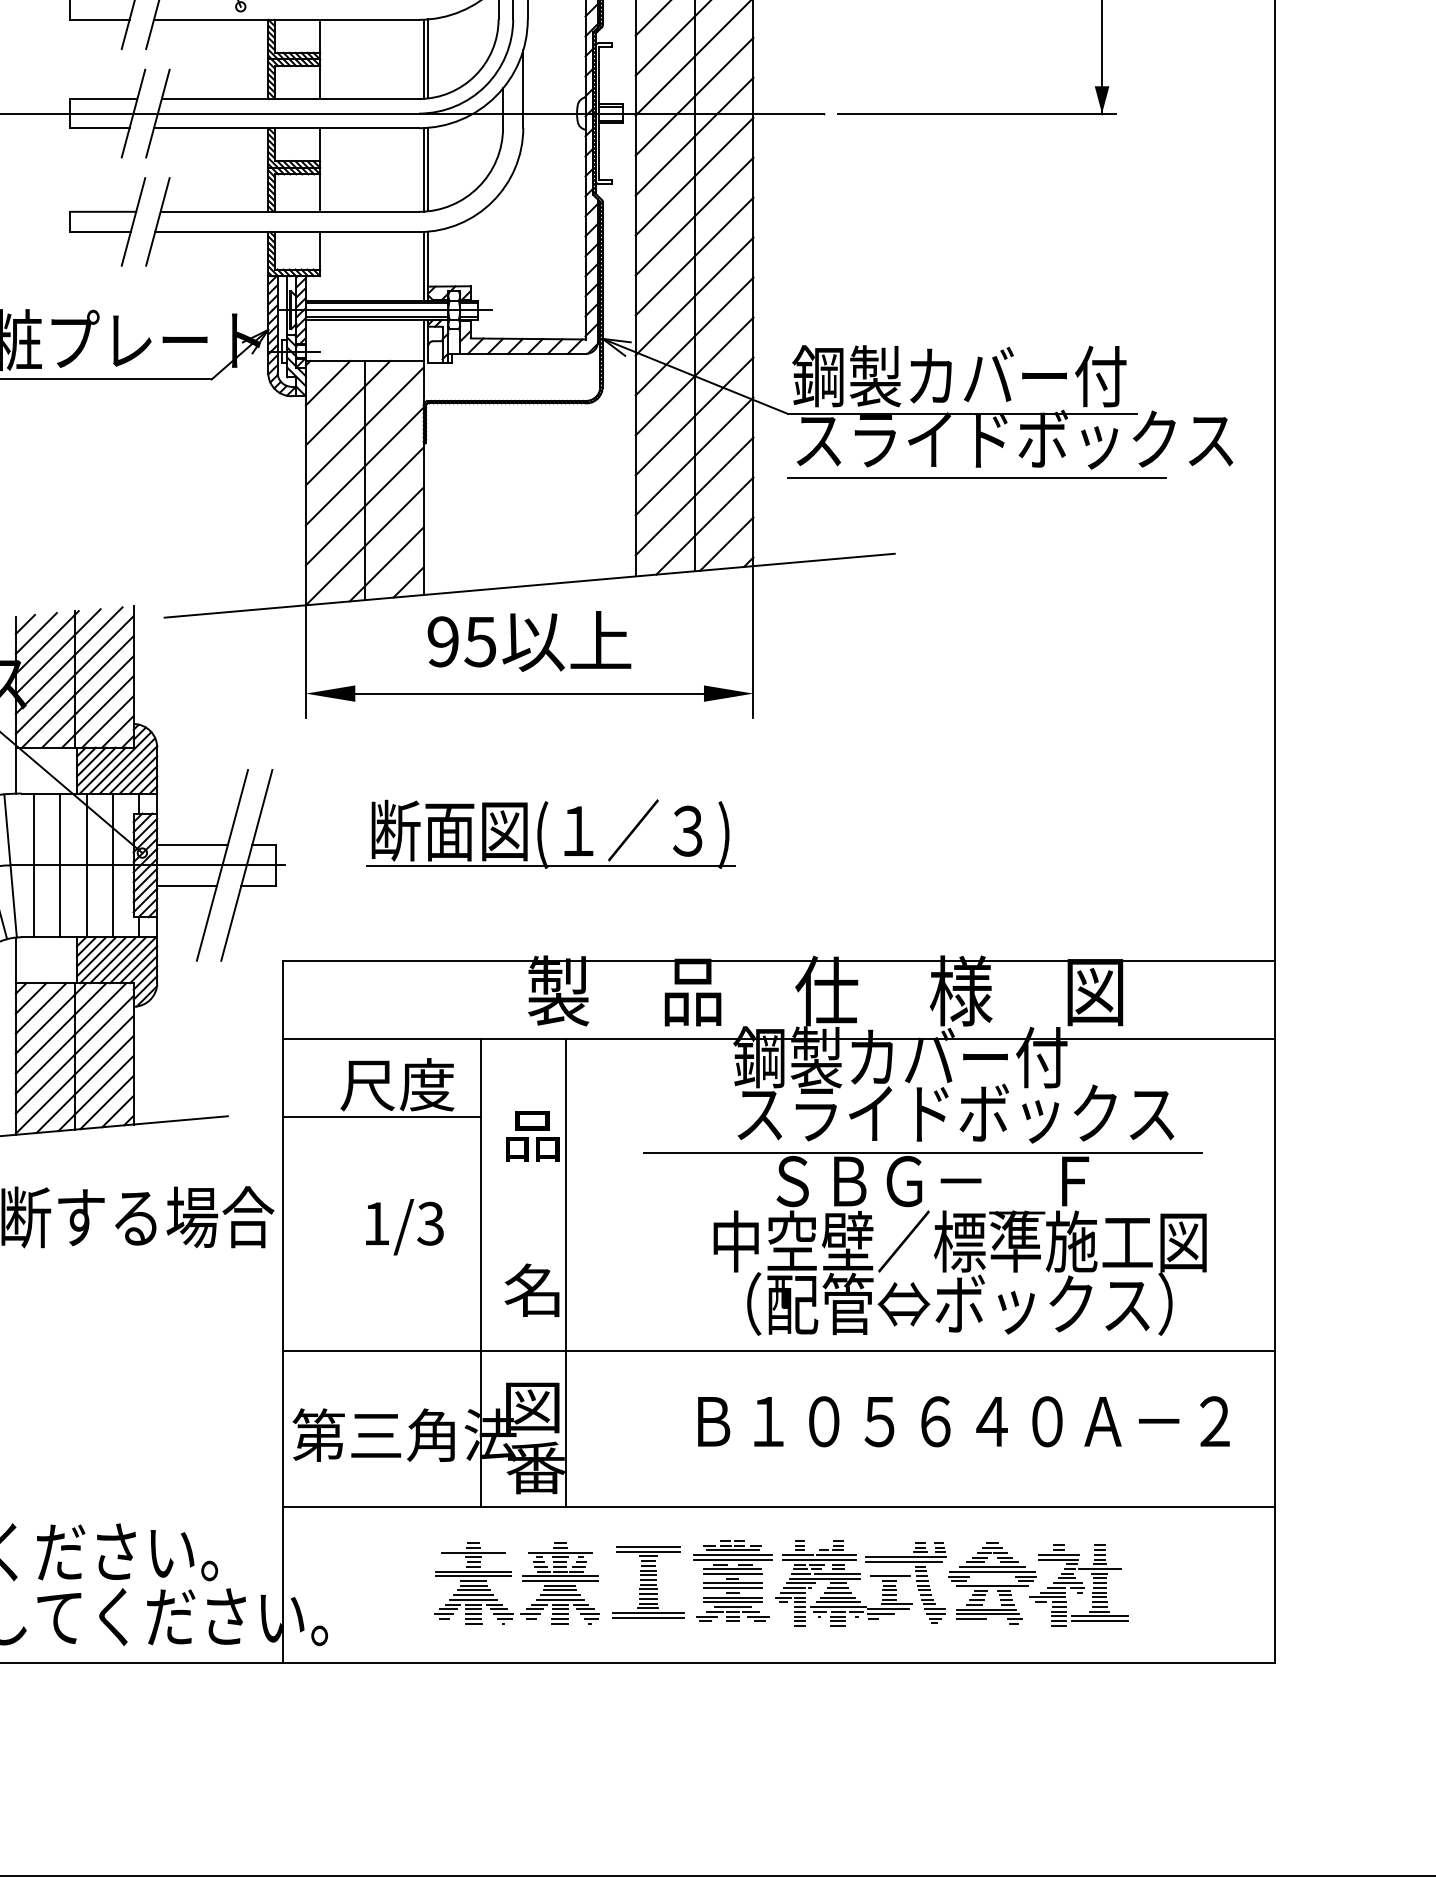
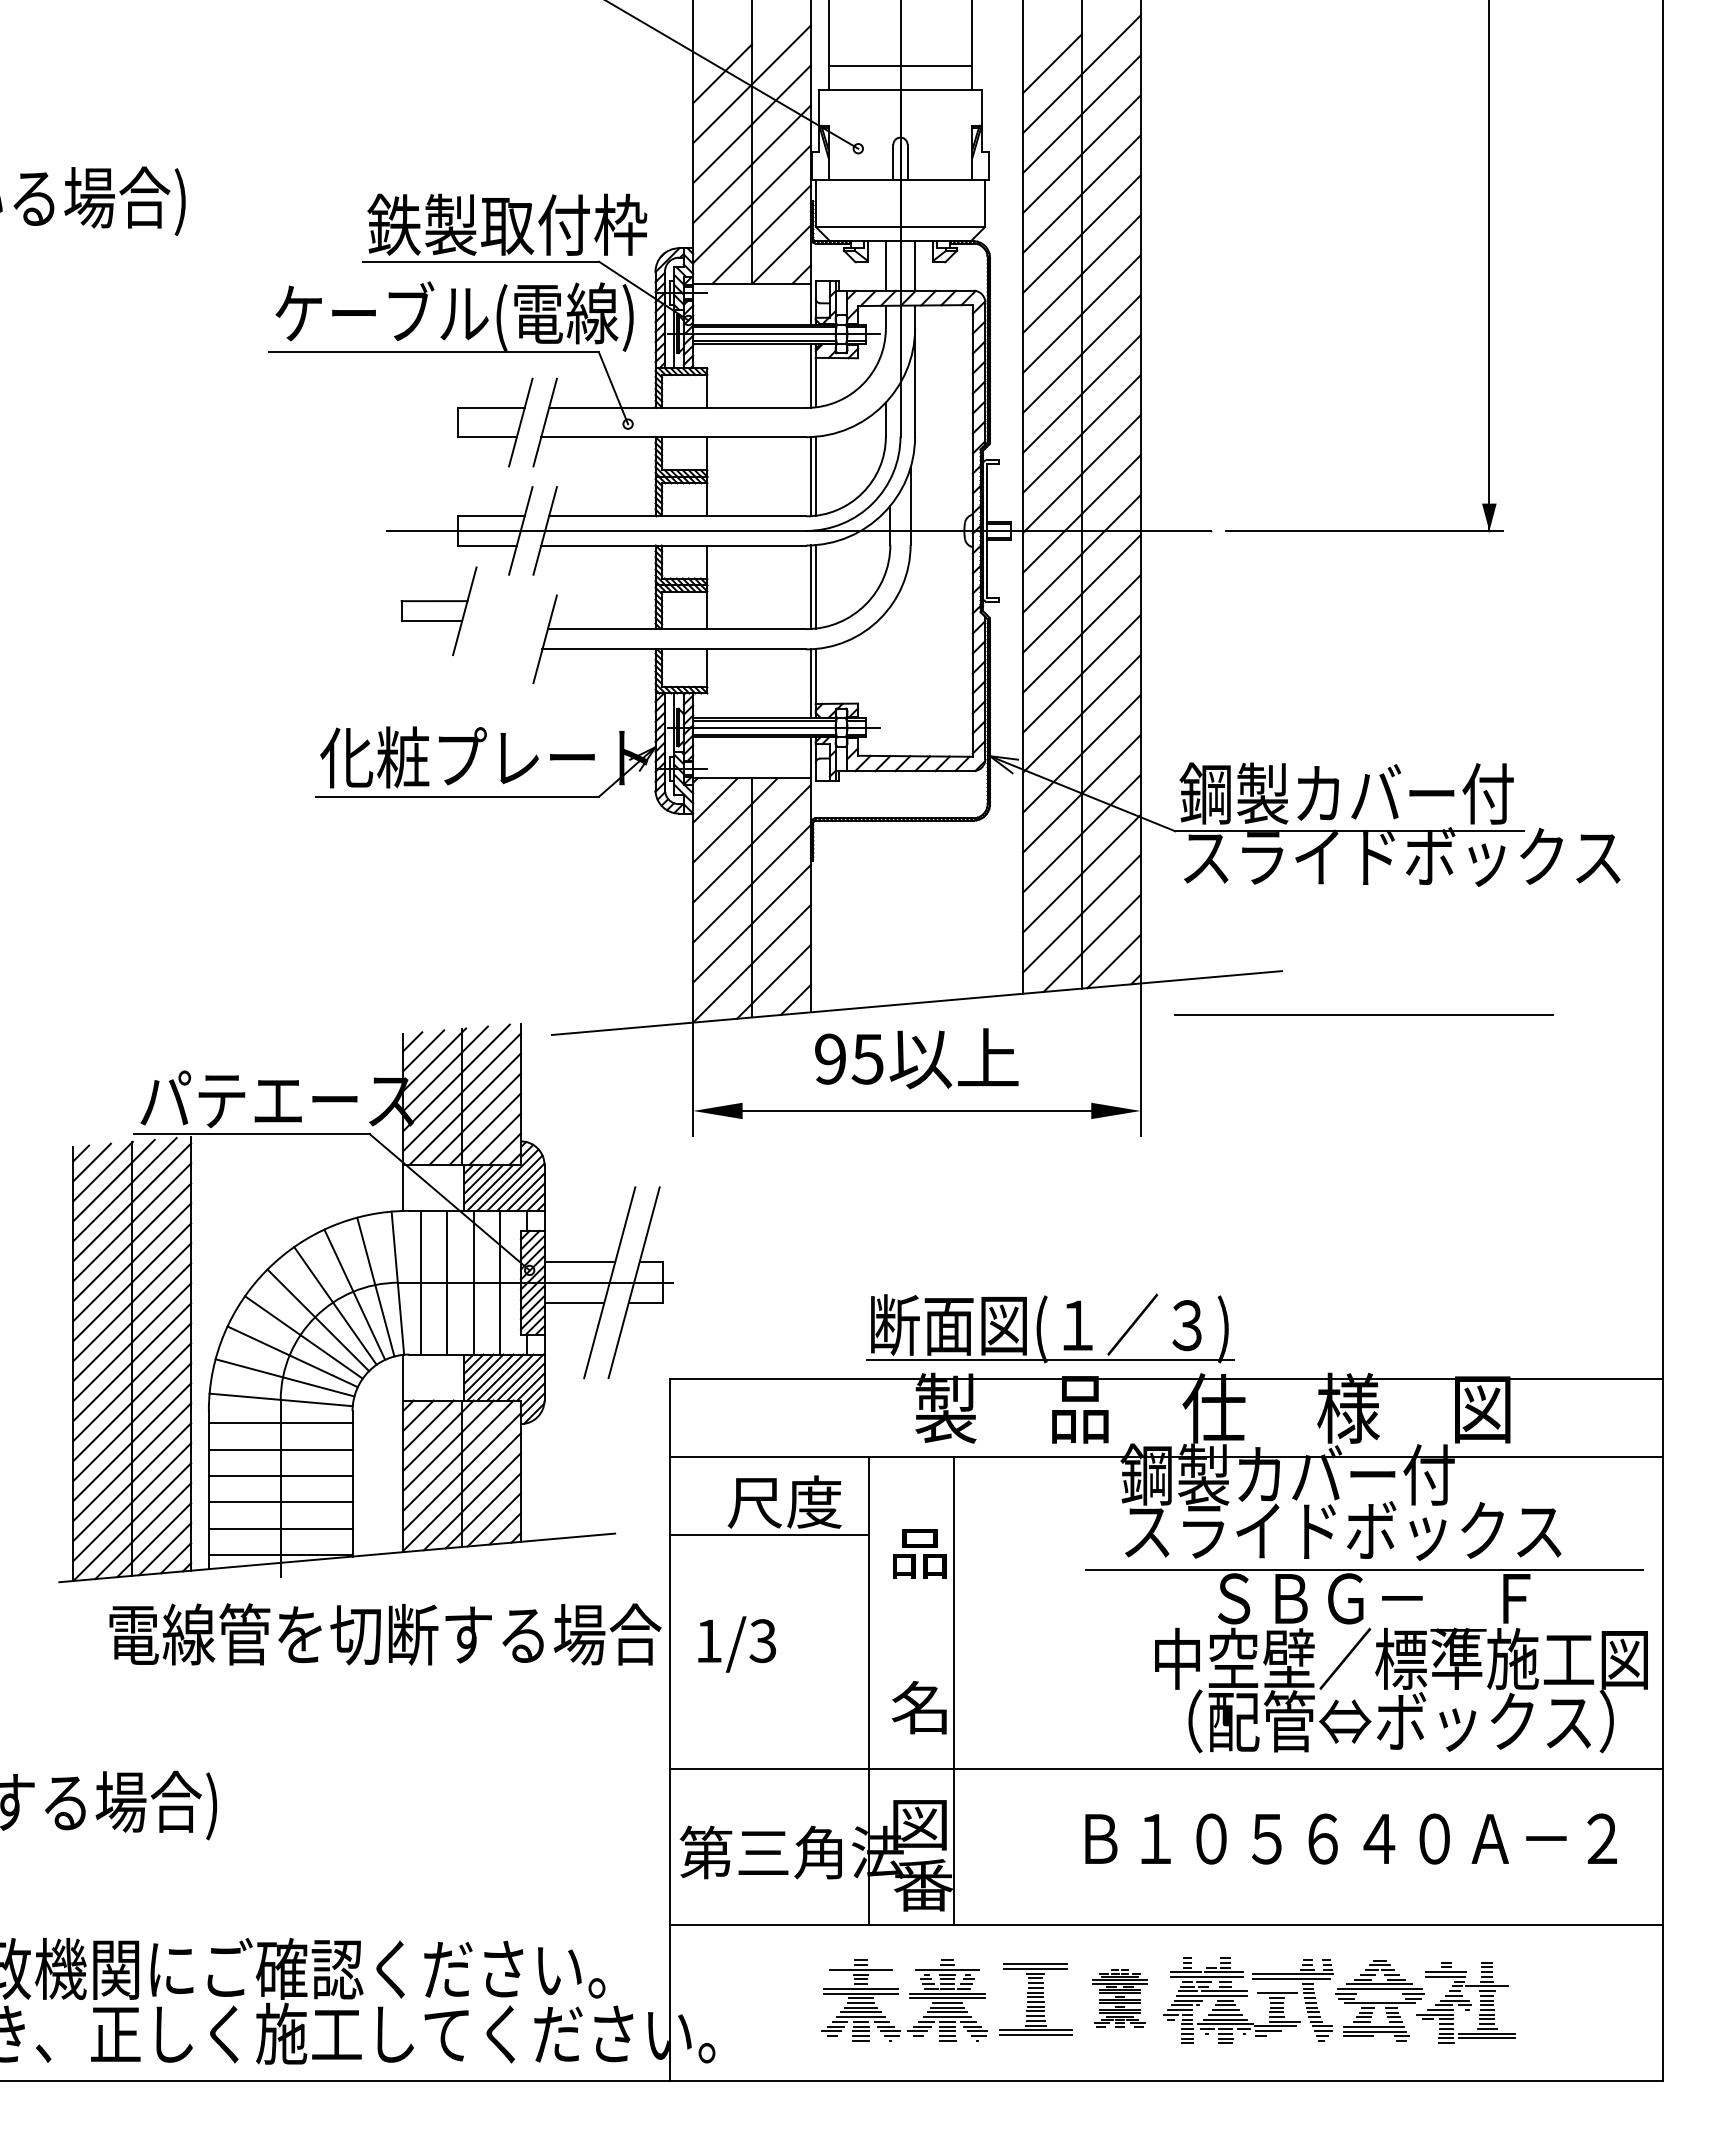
part: (107, 222) -> (438, 611), moved
line: (976, 477) -> (1363, 1014), moved
part: (541, 834) -> (1040, 1328), moved
text: (404, 1227) -> (736, 1644), moved
part: (937, 1247) -> (1378, 1664), moved
part: (732, 1581) -> (1119, 1998), size x0.7

